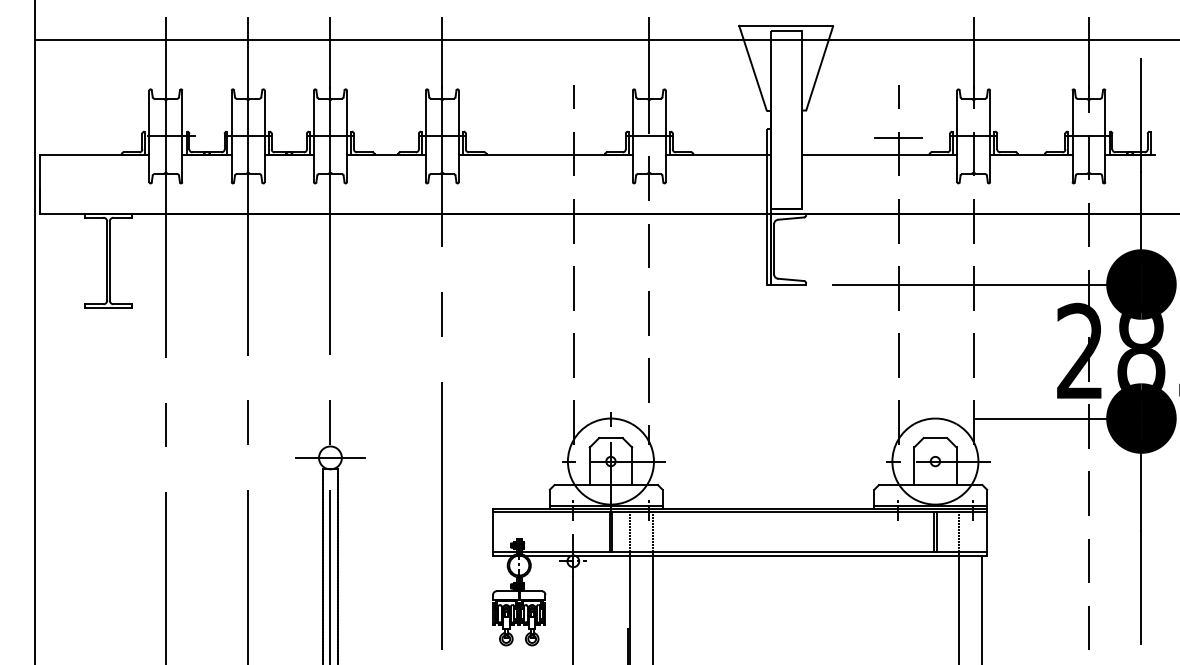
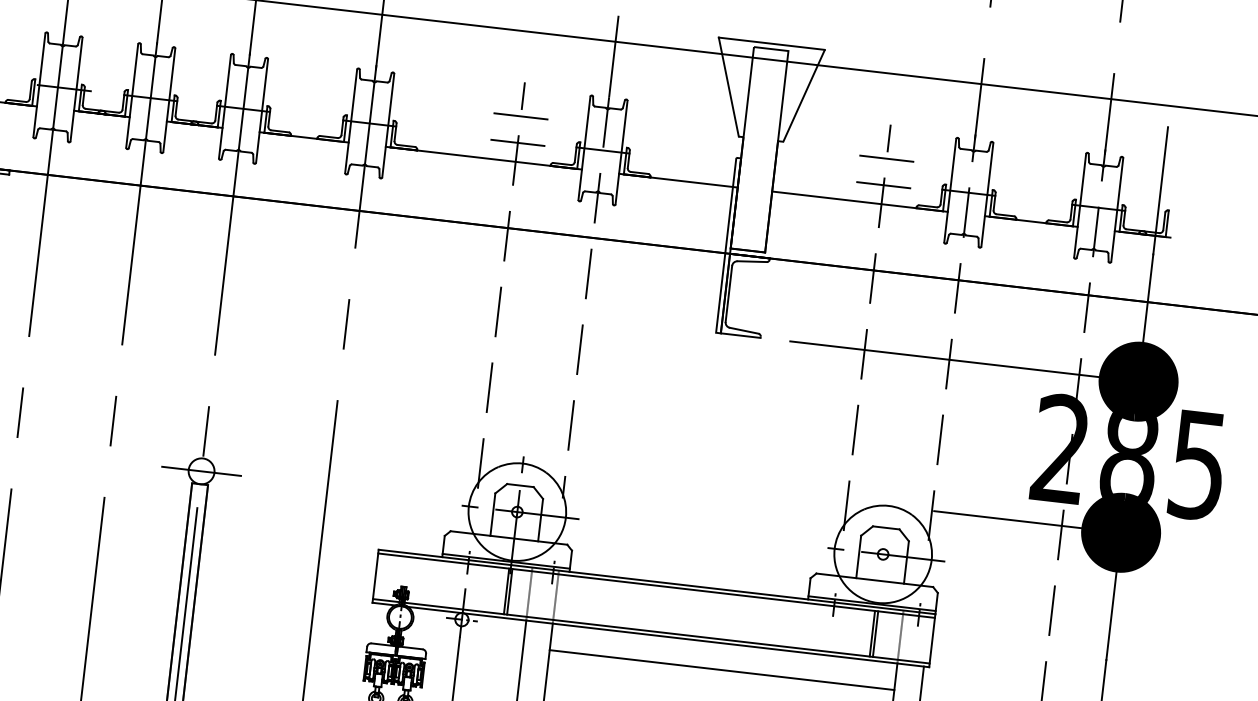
line: (573, 114) -> (520, 115), added
line: (898, 114) -> (886, 158), added
line: (573, 138) -> (517, 142), added
line: (805, 579) -> (721, 670), added

